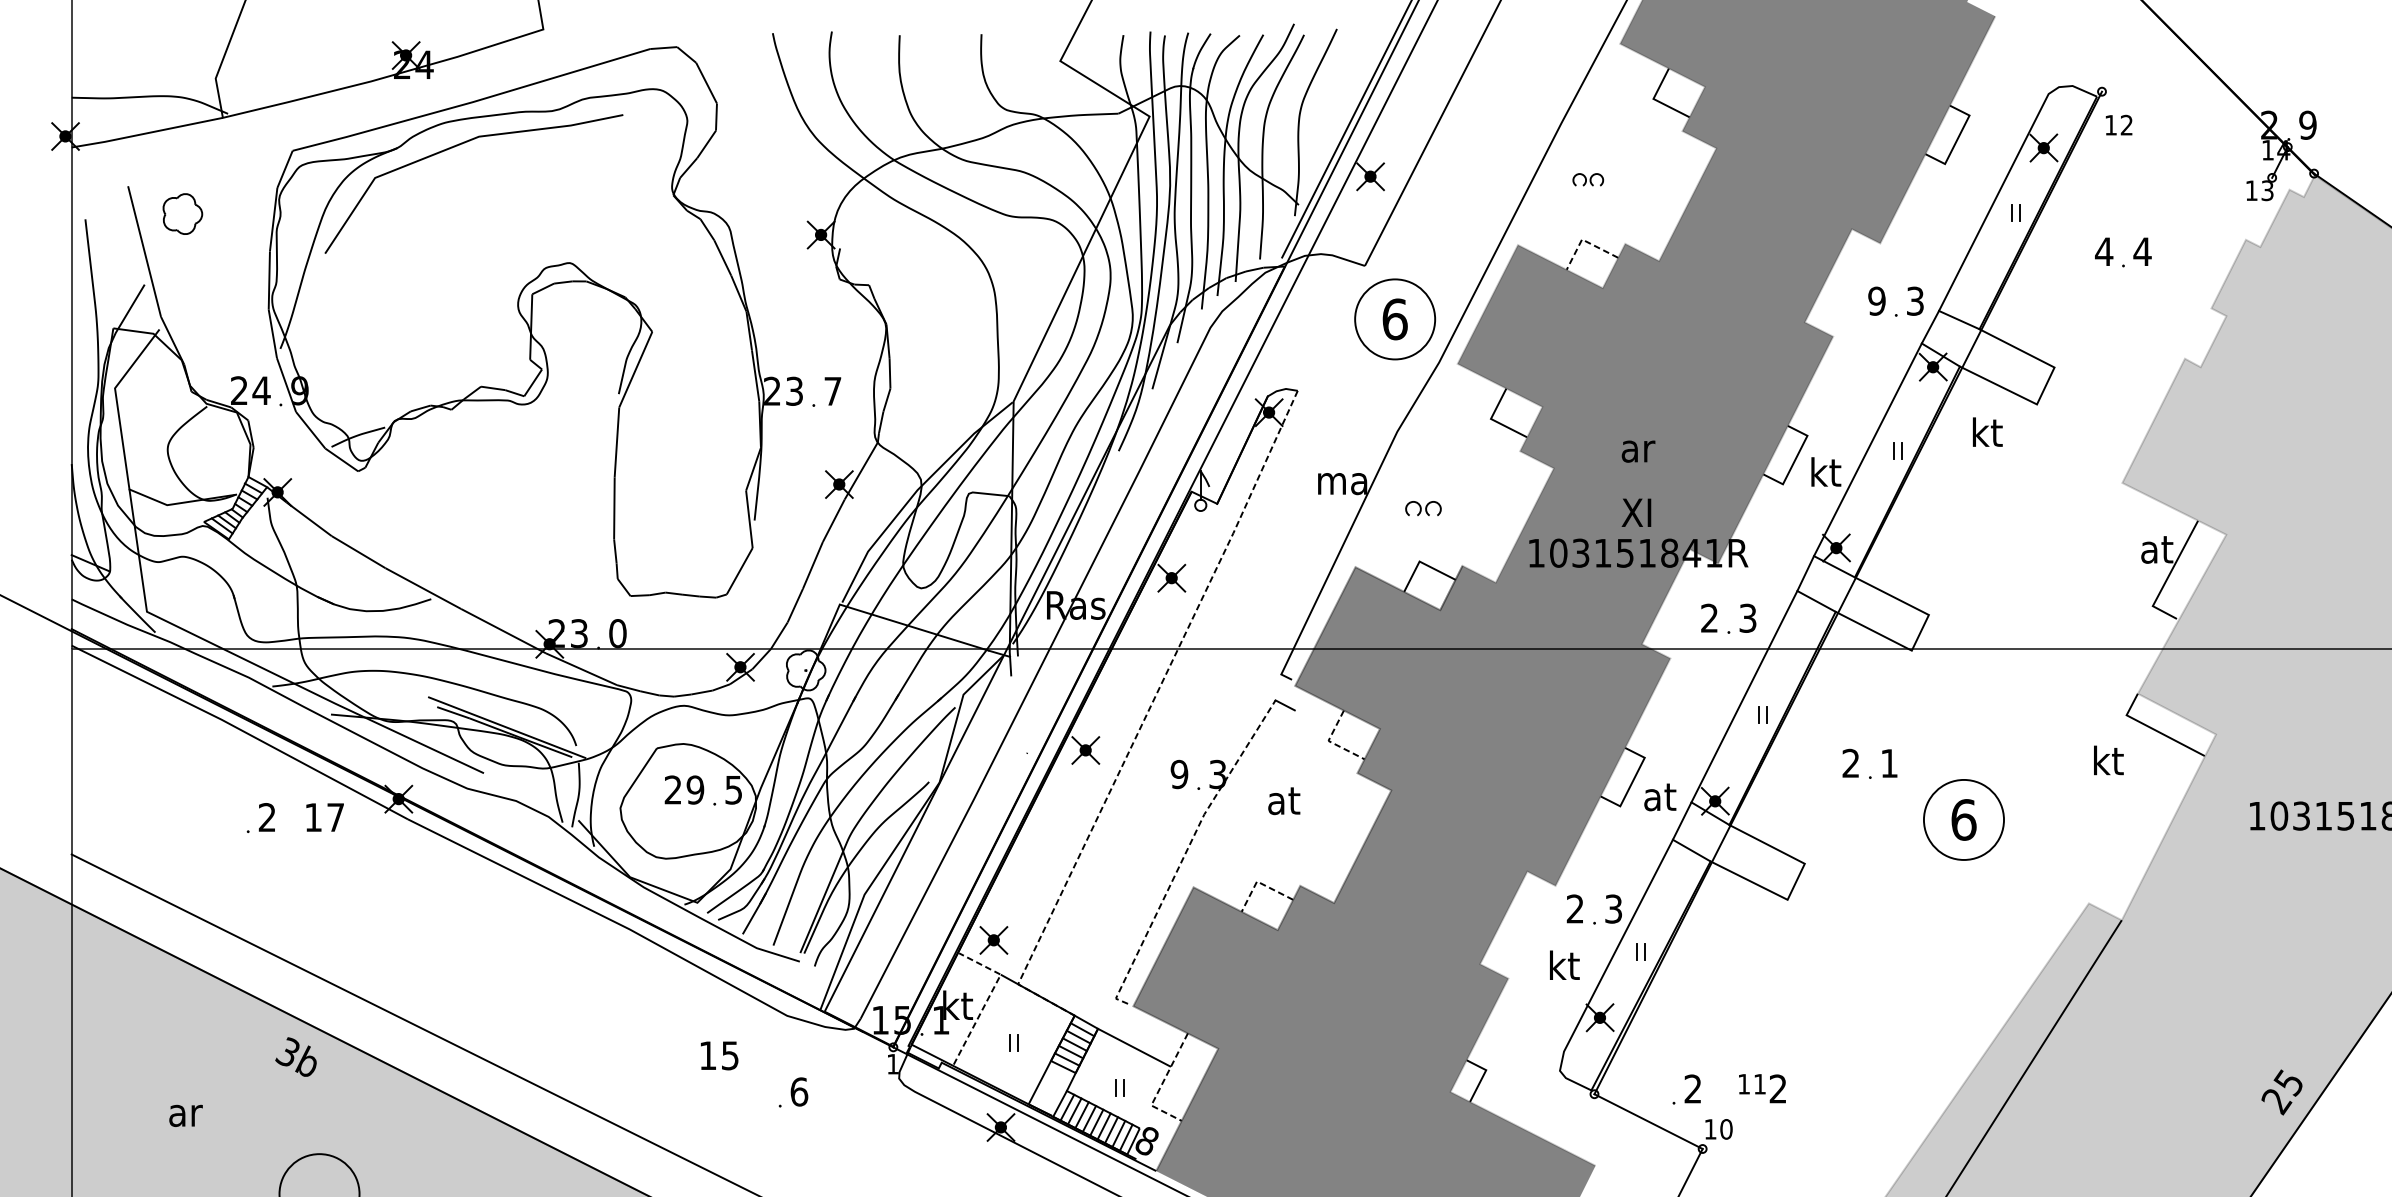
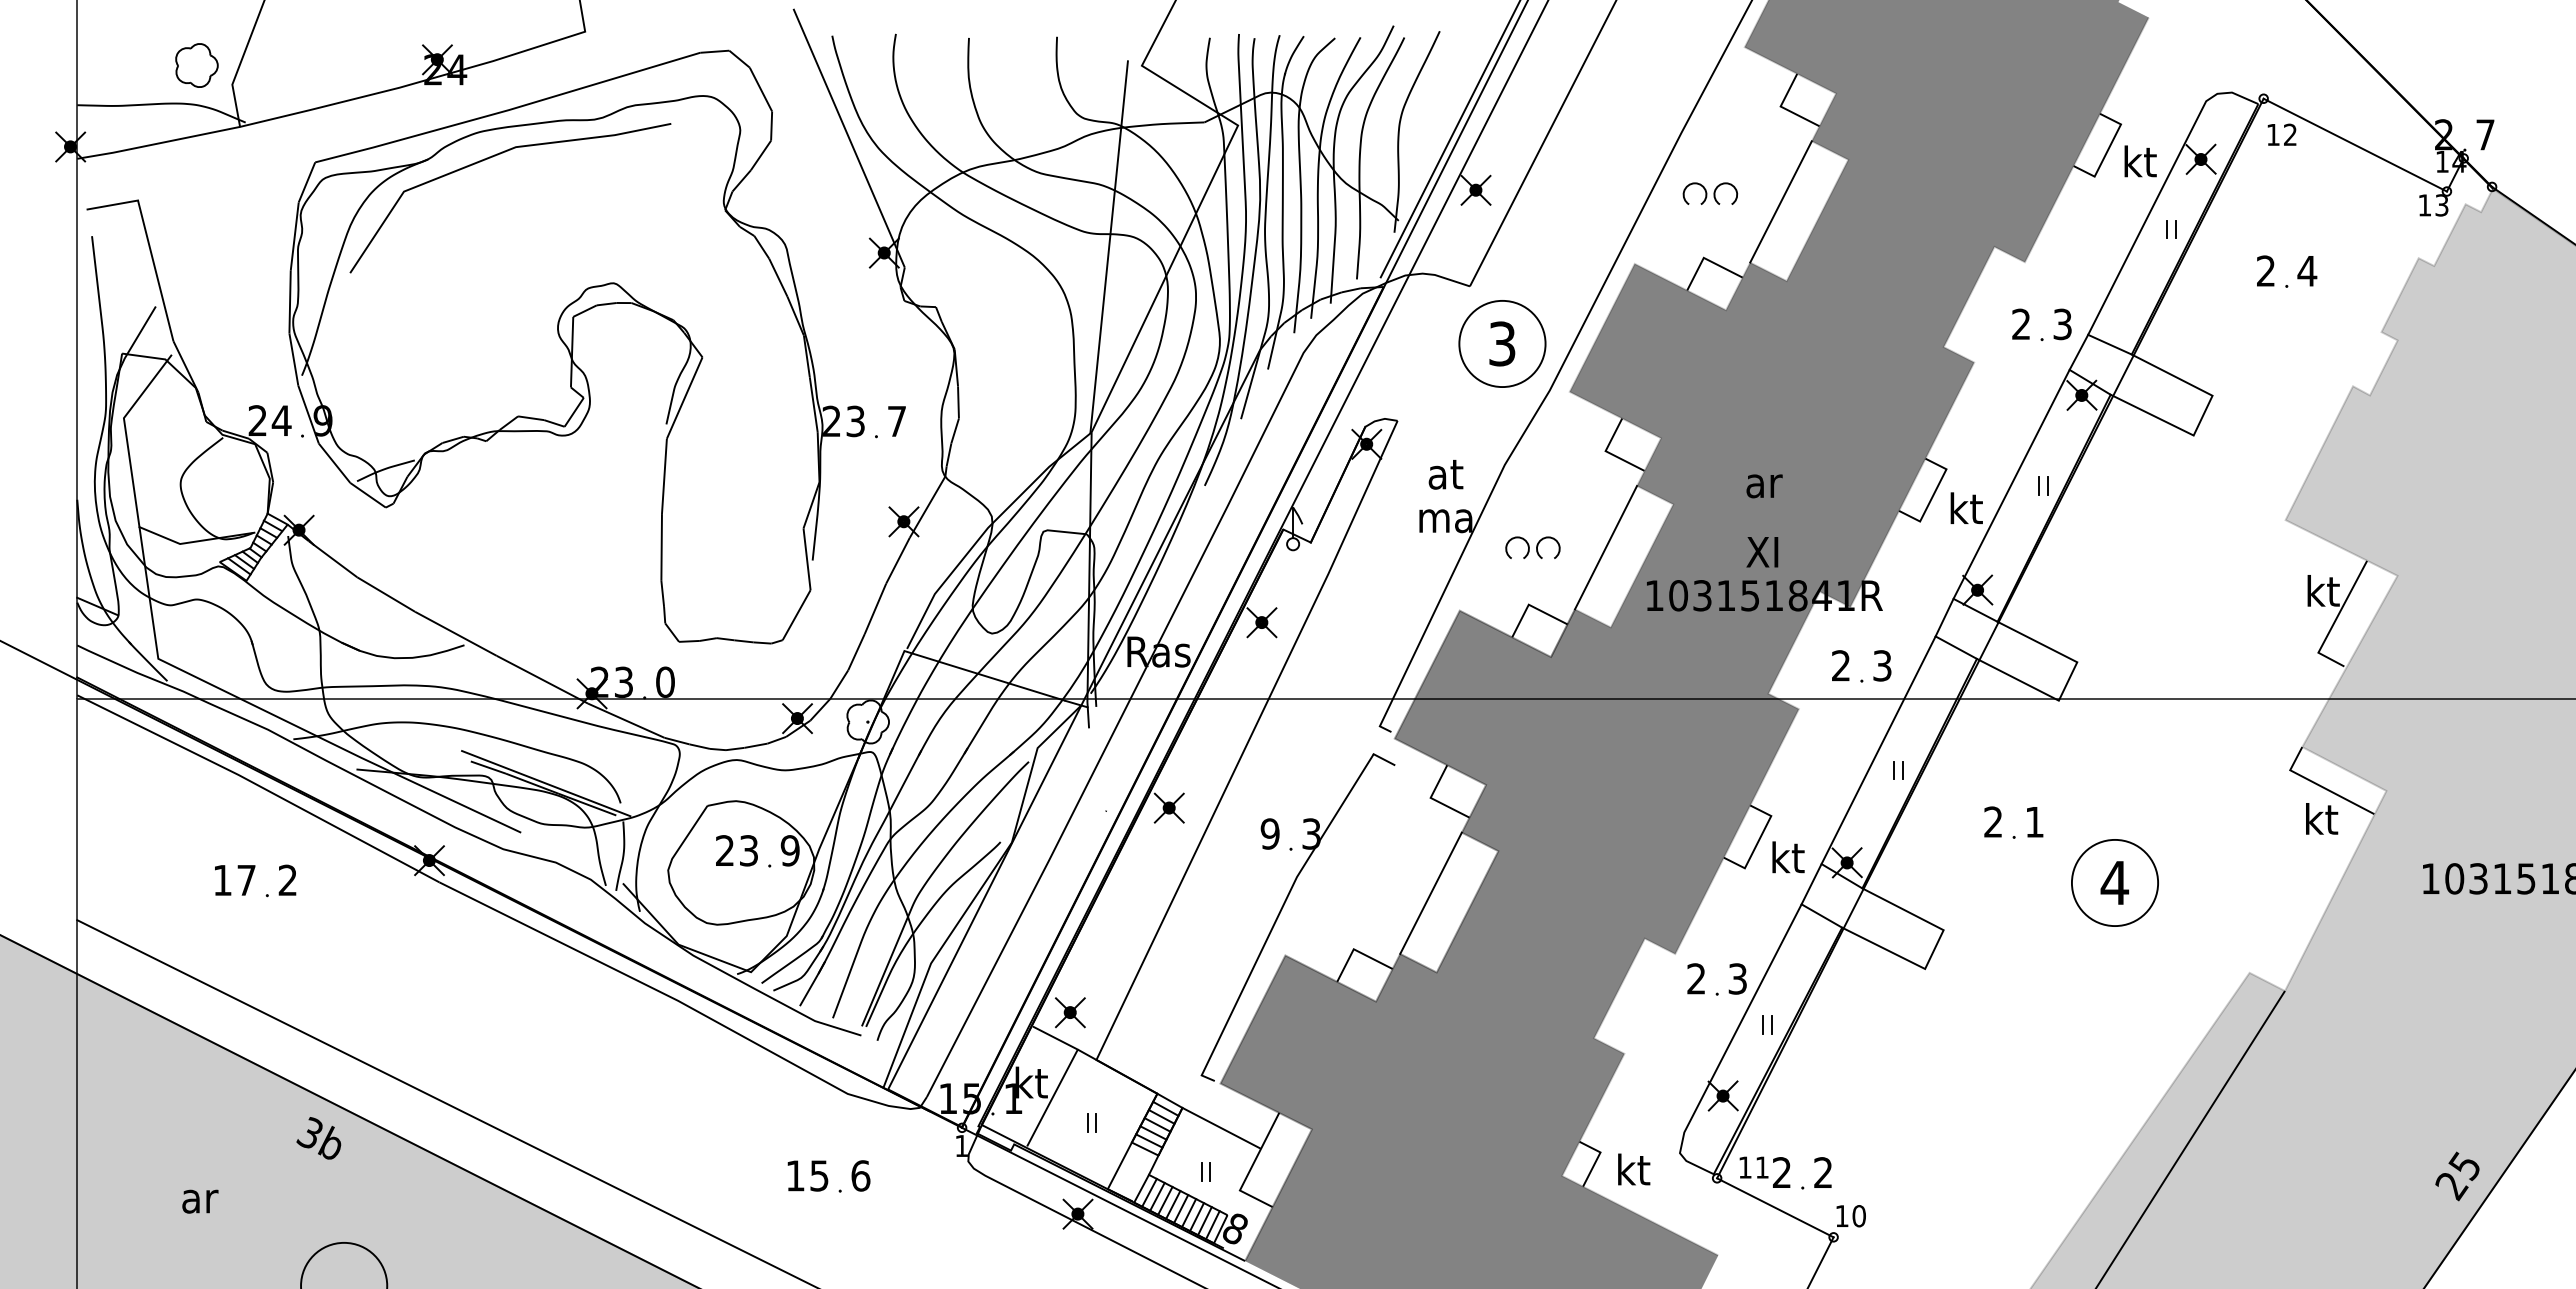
text: (2307, 124) -> (2485, 134), 9 -> 7
line: (787, 127) -> (848, 137), added
line: (2186, 134) -> (2354, 144), added
part: (1588, 179) -> (1710, 193), size x1.67
line: (1653, 187) -> (1780, 201), added
line: (104, 189) -> (112, 204), added
part: (182, 214) -> (196, 65), moved
line: (1029, 229) -> (1108, 247), added
line: (1584, 240) -> (1706, 259), dashed -> solid
text: (2103, 251) -> (2265, 270), 4 -> 2
text: (1877, 301) -> (2021, 324), 9 -> 2
text: (1395, 318) -> (1502, 343), 6 -> 3
text: (1987, 432) -> (2140, 161), moved
part: (1423, 508) -> (1532, 547), size x1.43
line: (1491, 508) -> (1606, 547), added
text: (2157, 549) -> (2323, 591), at -> kt
line: (1145, 717) -> (1233, 772), dashed -> solid
line: (1331, 742) -> (1433, 799), dashed -> solid
text: (2109, 760) -> (2322, 818), moved
text: (695, 789) -> (748, 850), 29 -> 23
text: (733, 789) -> (789, 850), 5 -> 9
text: (1659, 796) -> (1787, 857), at -> kt
text: (1283, 800) -> (1445, 474), moved
text: (325, 817) -> (235, 880), moved
text: (1963, 819) -> (2114, 882), 6 -> 4
line: (1328, 828) -> (1430, 892), added
line: (1186, 852) -> (1277, 917), dashed -> solid
line: (1259, 882) -> (1356, 950), dashed -> solid
text: (1565, 965) -> (1634, 1169), moved
line: (988, 998) -> (1064, 1075), dashed -> solid
text: (719, 1055) -> (807, 1175), moved
line: (1162, 1085) -> (1251, 1168), dashed -> solid
text: (1761, 1087) -> (1764, 1171), moved

